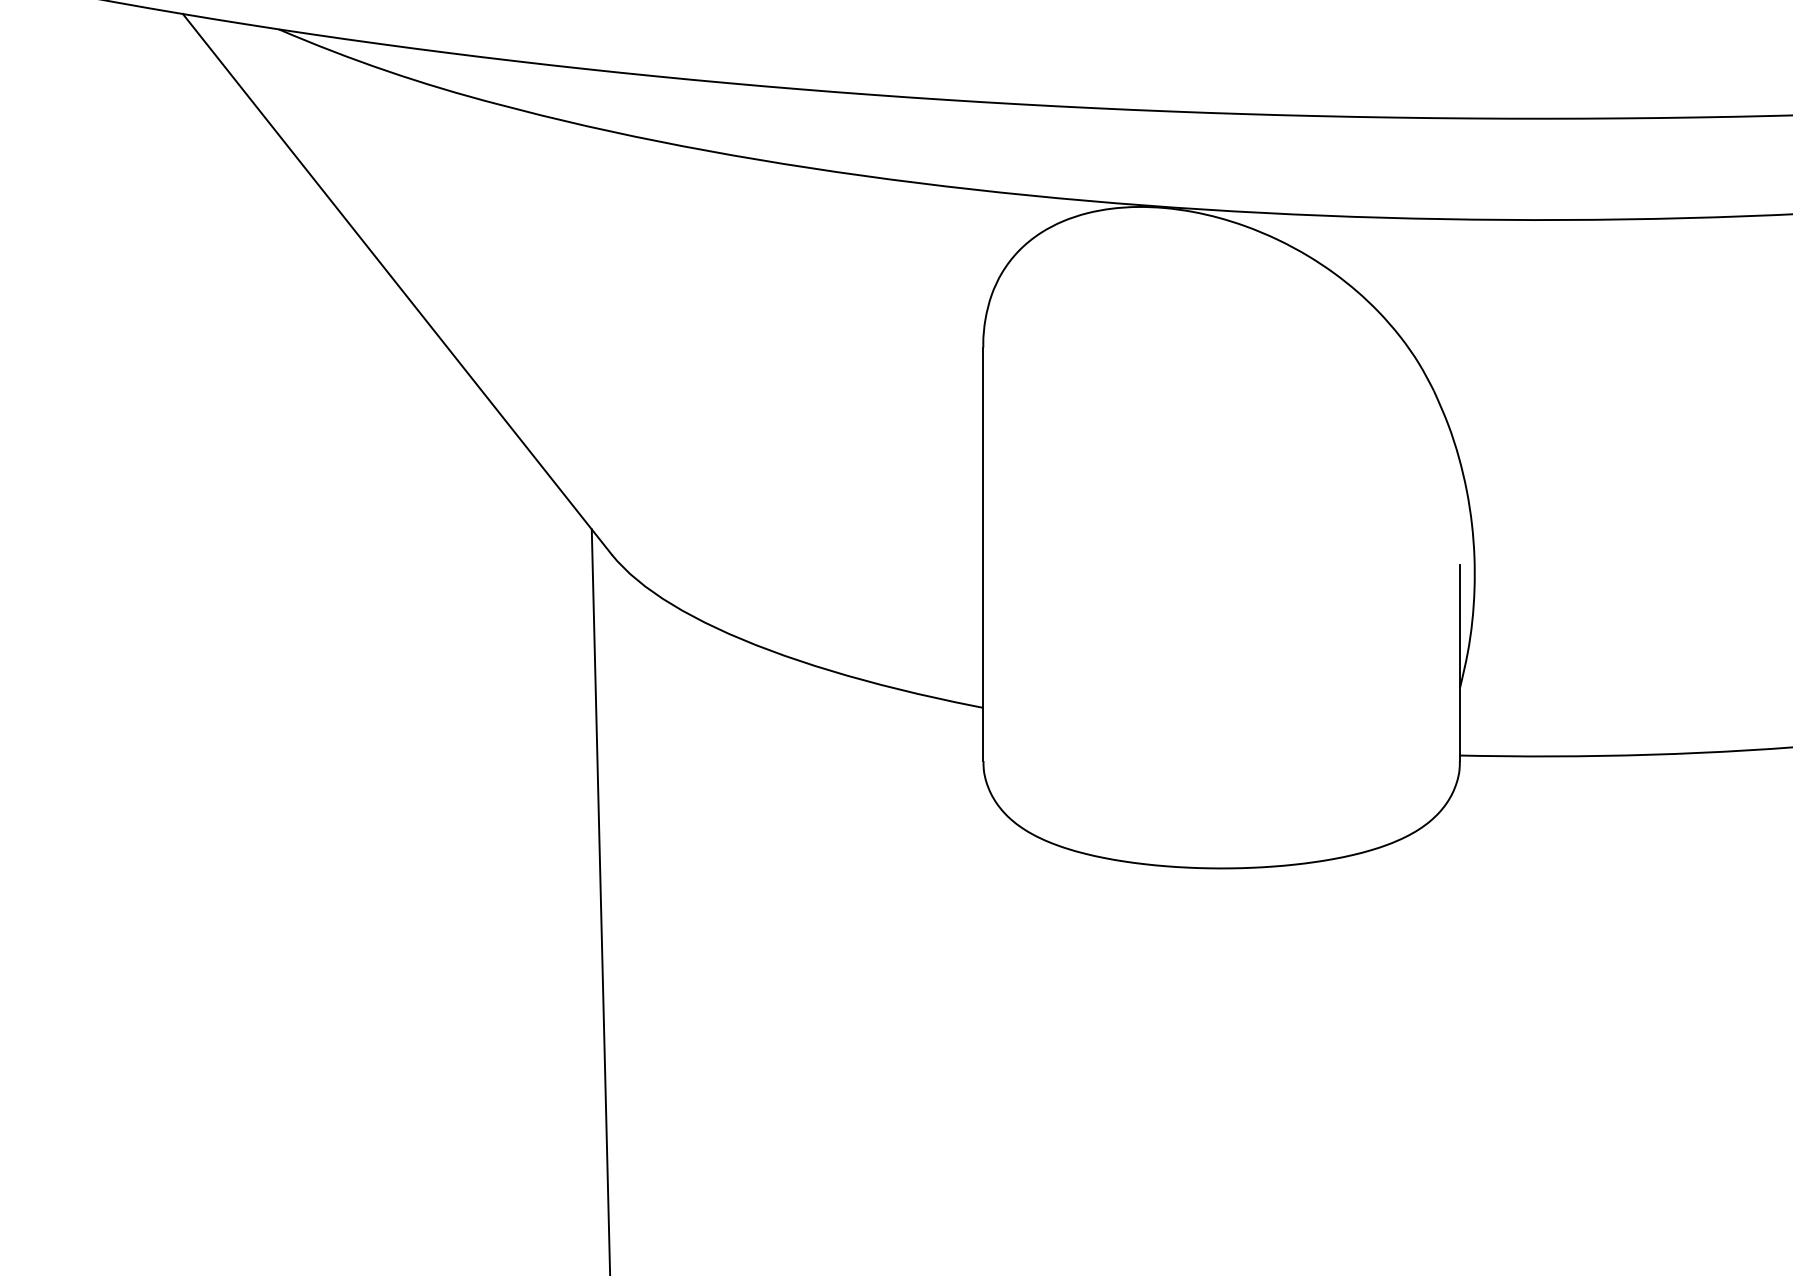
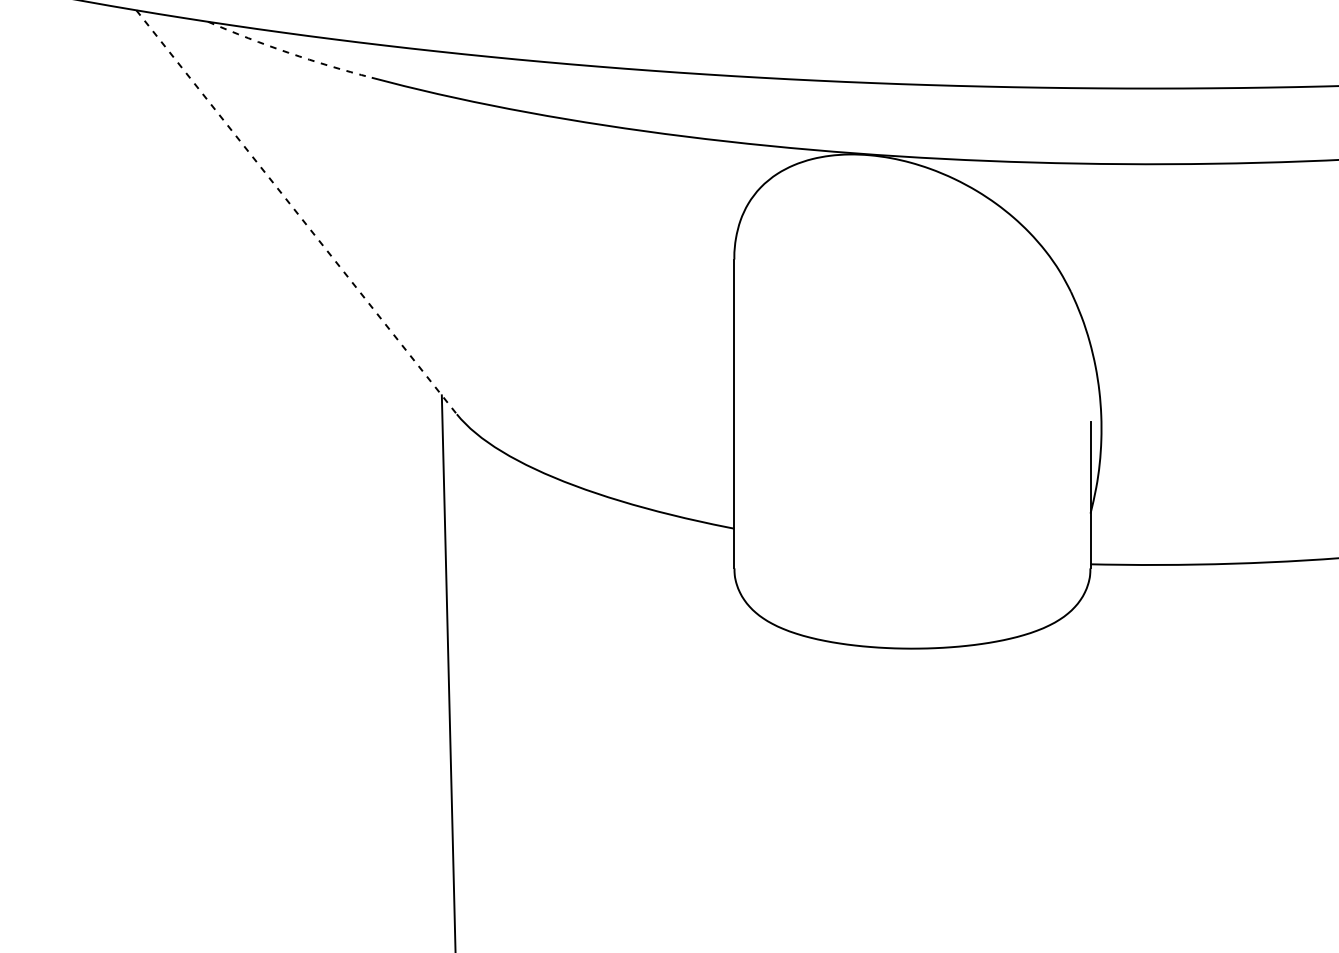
arc: (386, 71) -> (288, 53), solid -> dashed
line: (397, 284) -> (296, 212), solid -> dashed

